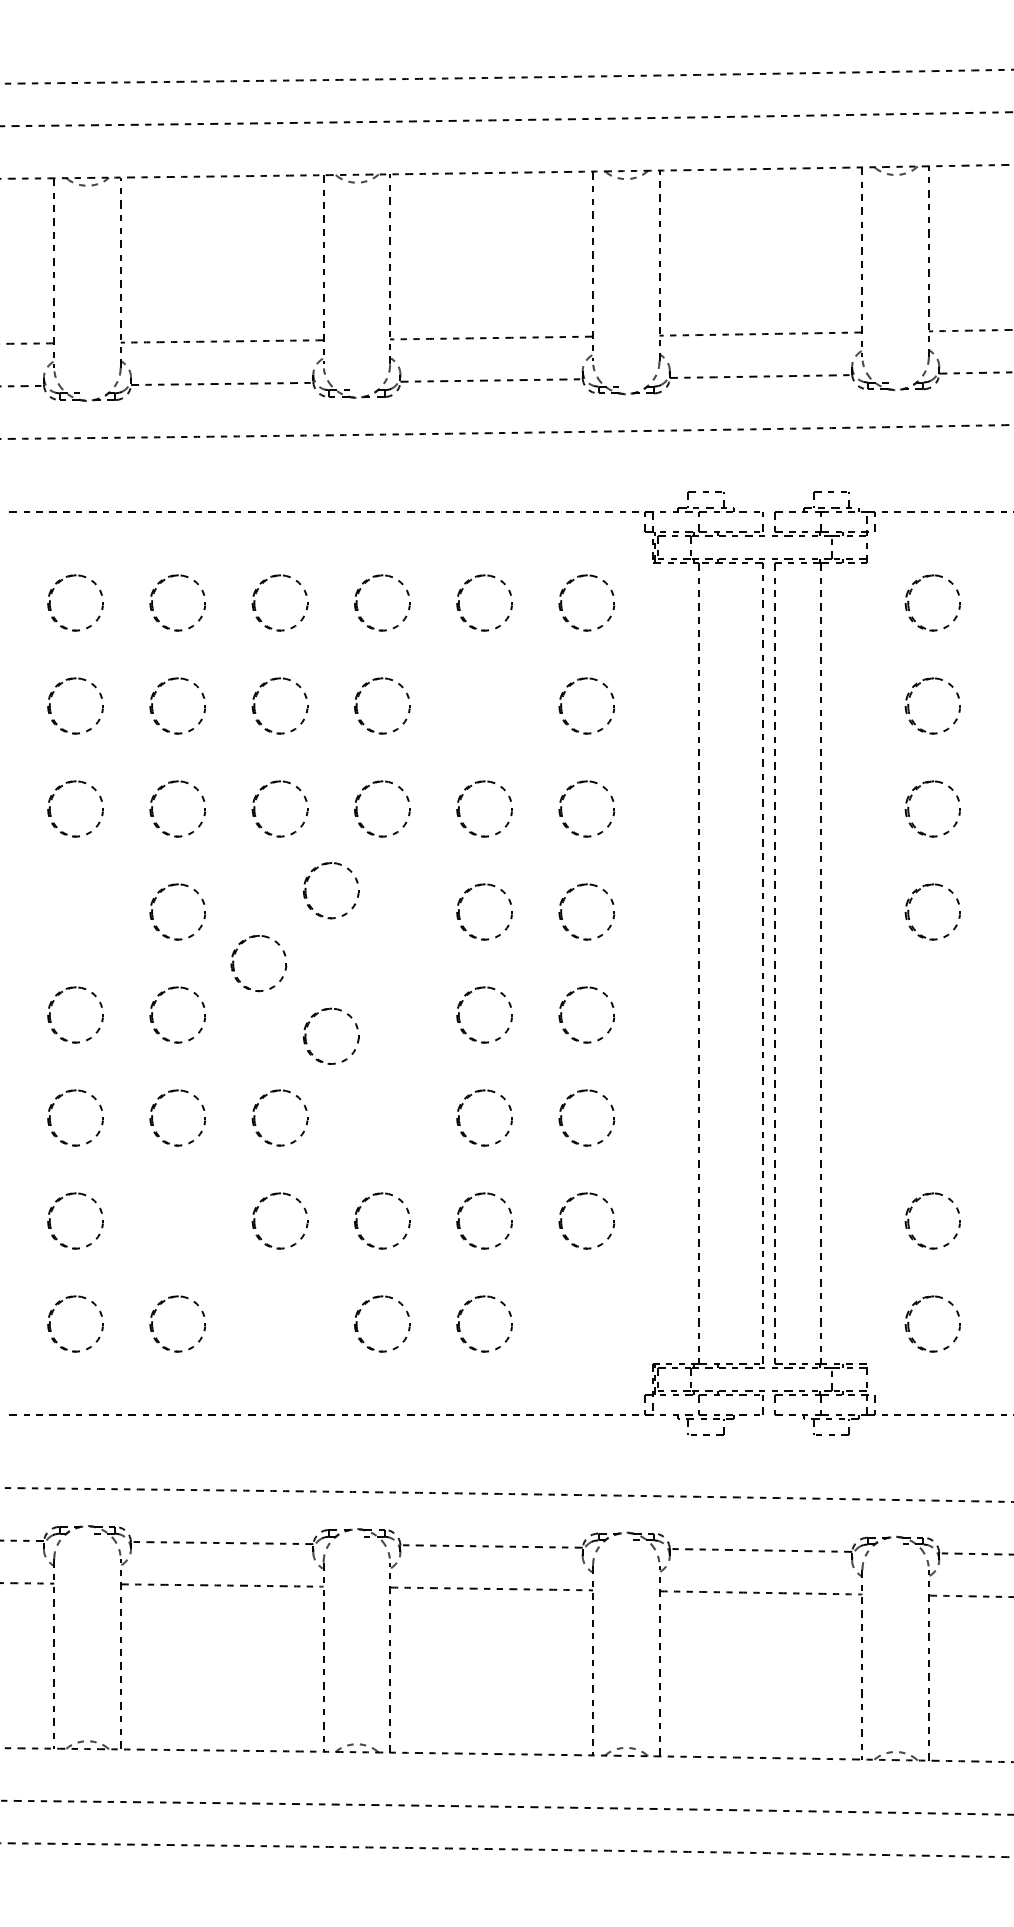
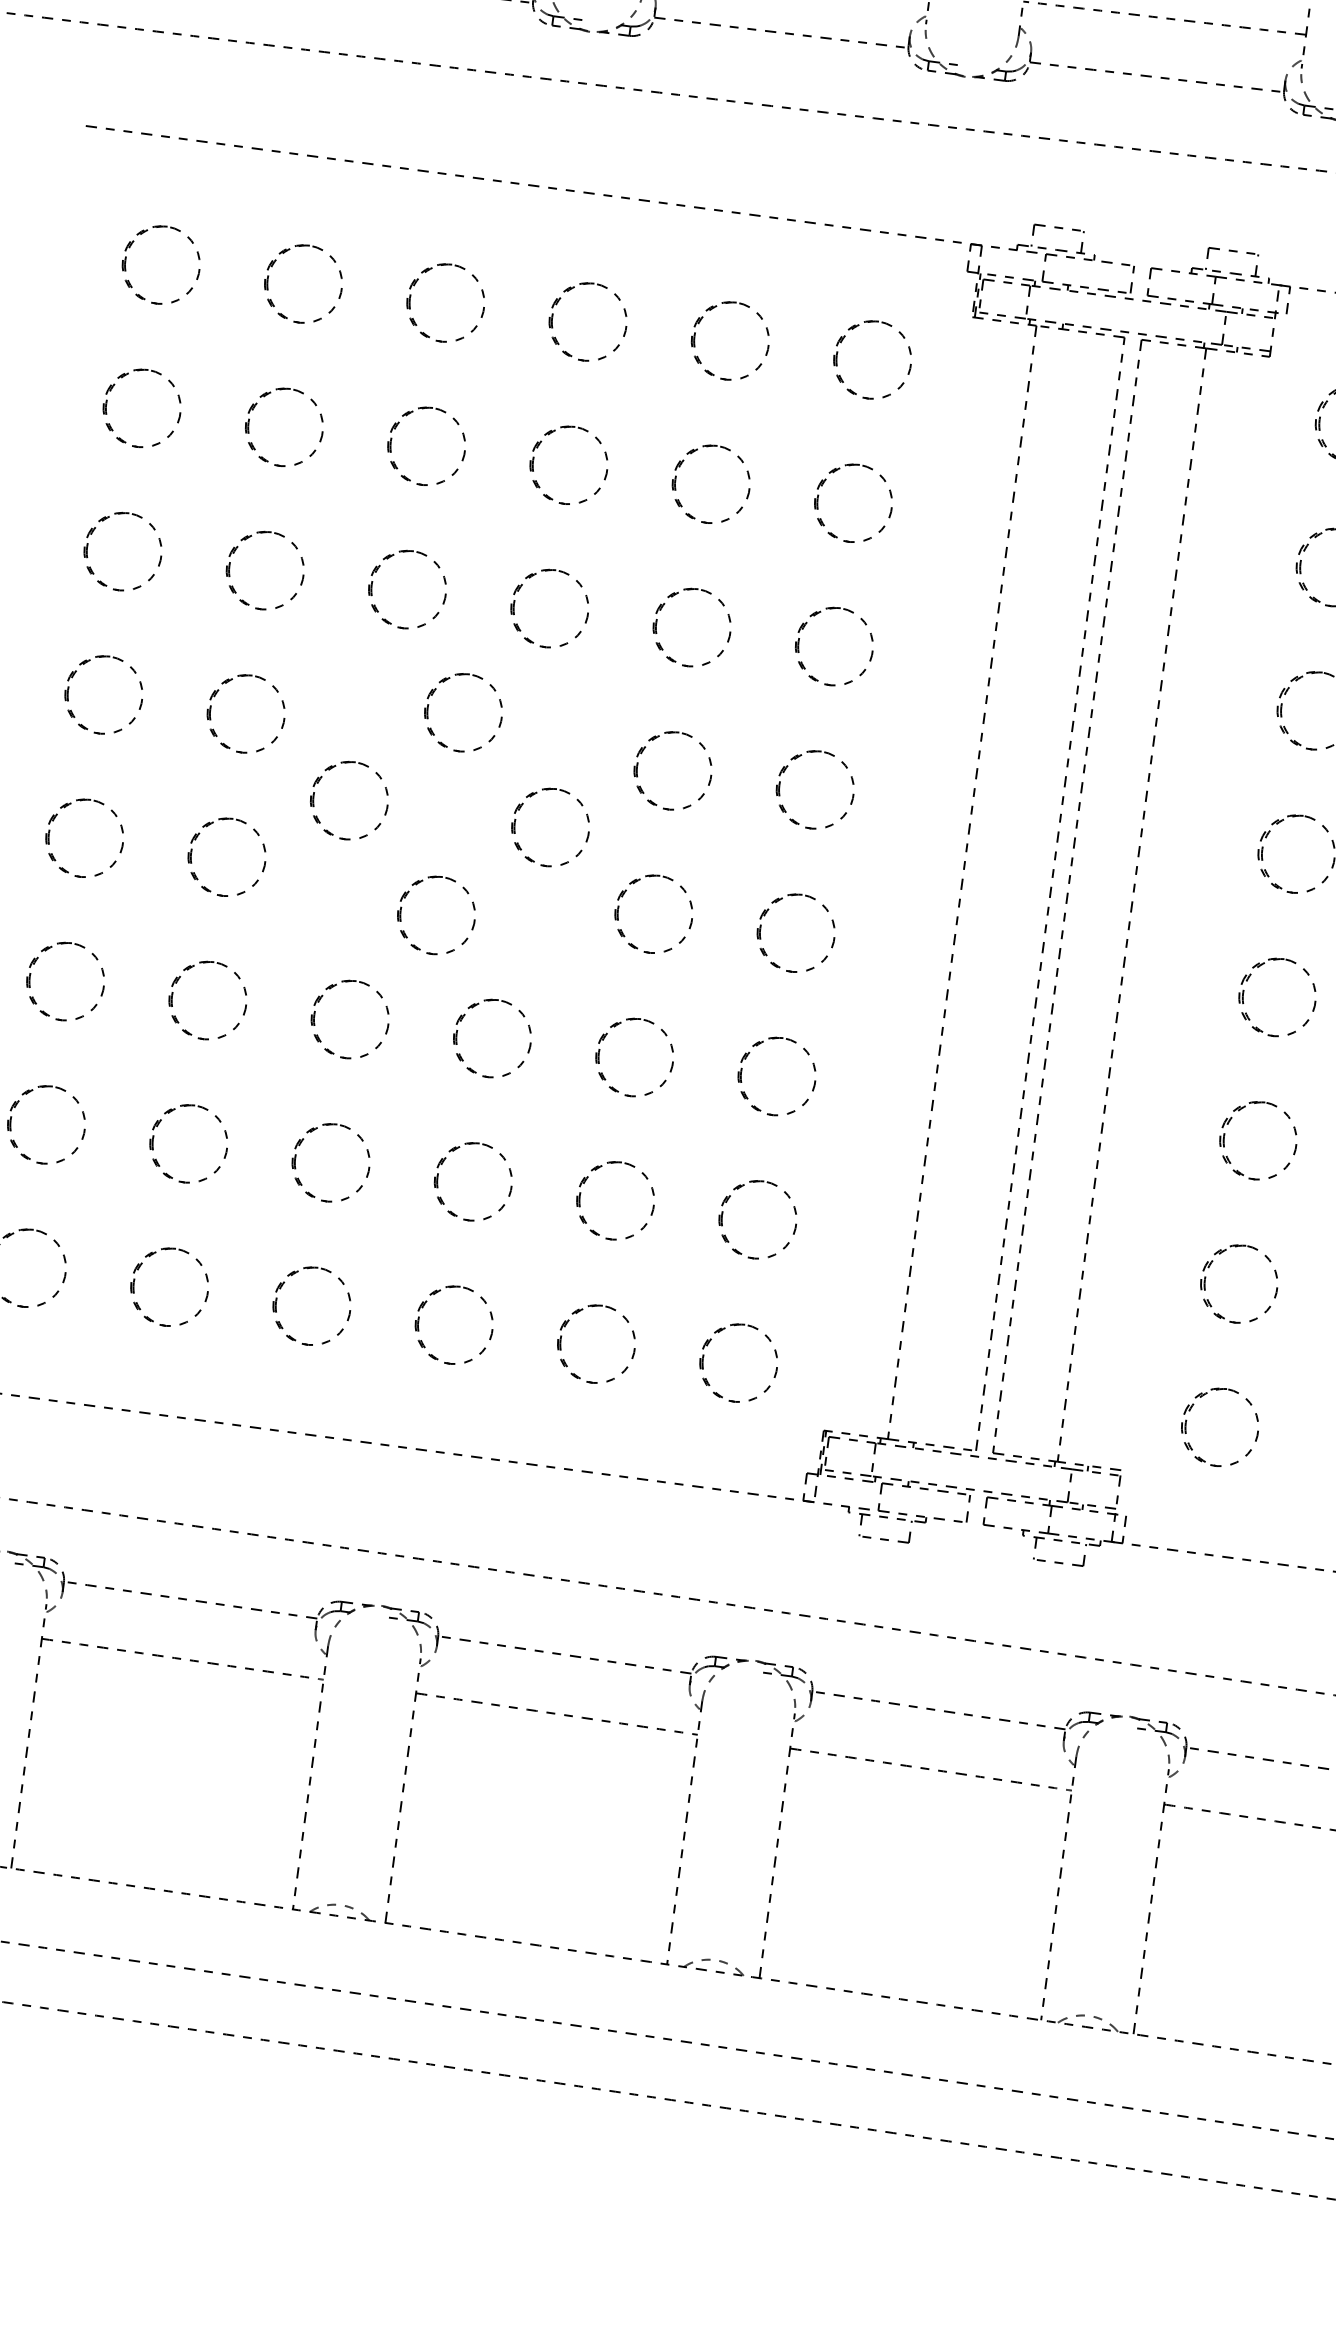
part: (460, 710) -> (676, 486), added
part: (51, 916) -> (69, 696), added
part: (379, 968) -> (516, 830), added
part: (909, 1014) -> (1245, 992), added
part: (360, 1106) -> (464, 1018), added
part: (909, 1117) -> (1225, 1135), added
part: (155, 1210) -> (159, 1125), added
part: (255, 1323) -> (277, 1300), added
part: (562, 1323) -> (704, 1357), added

